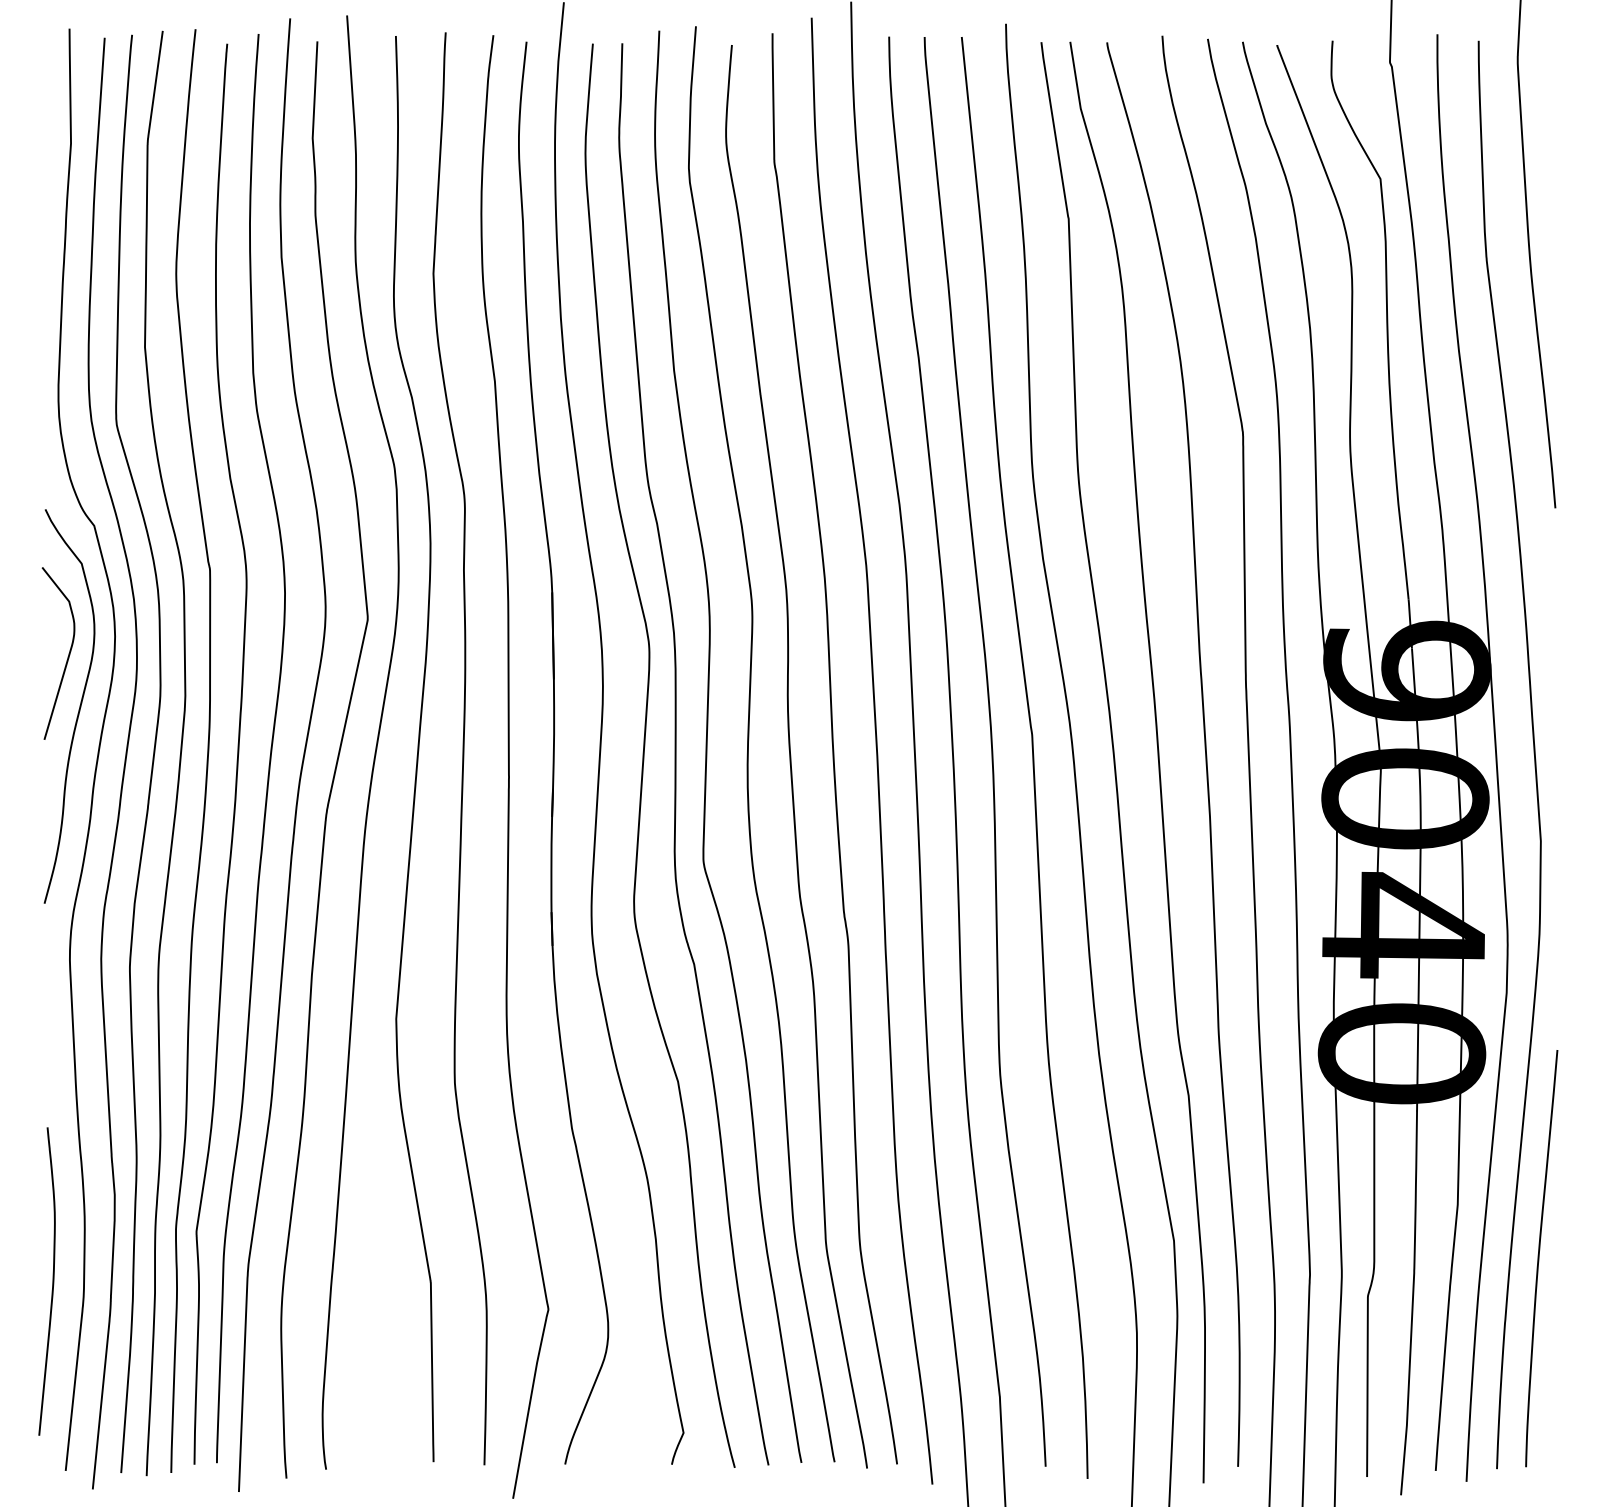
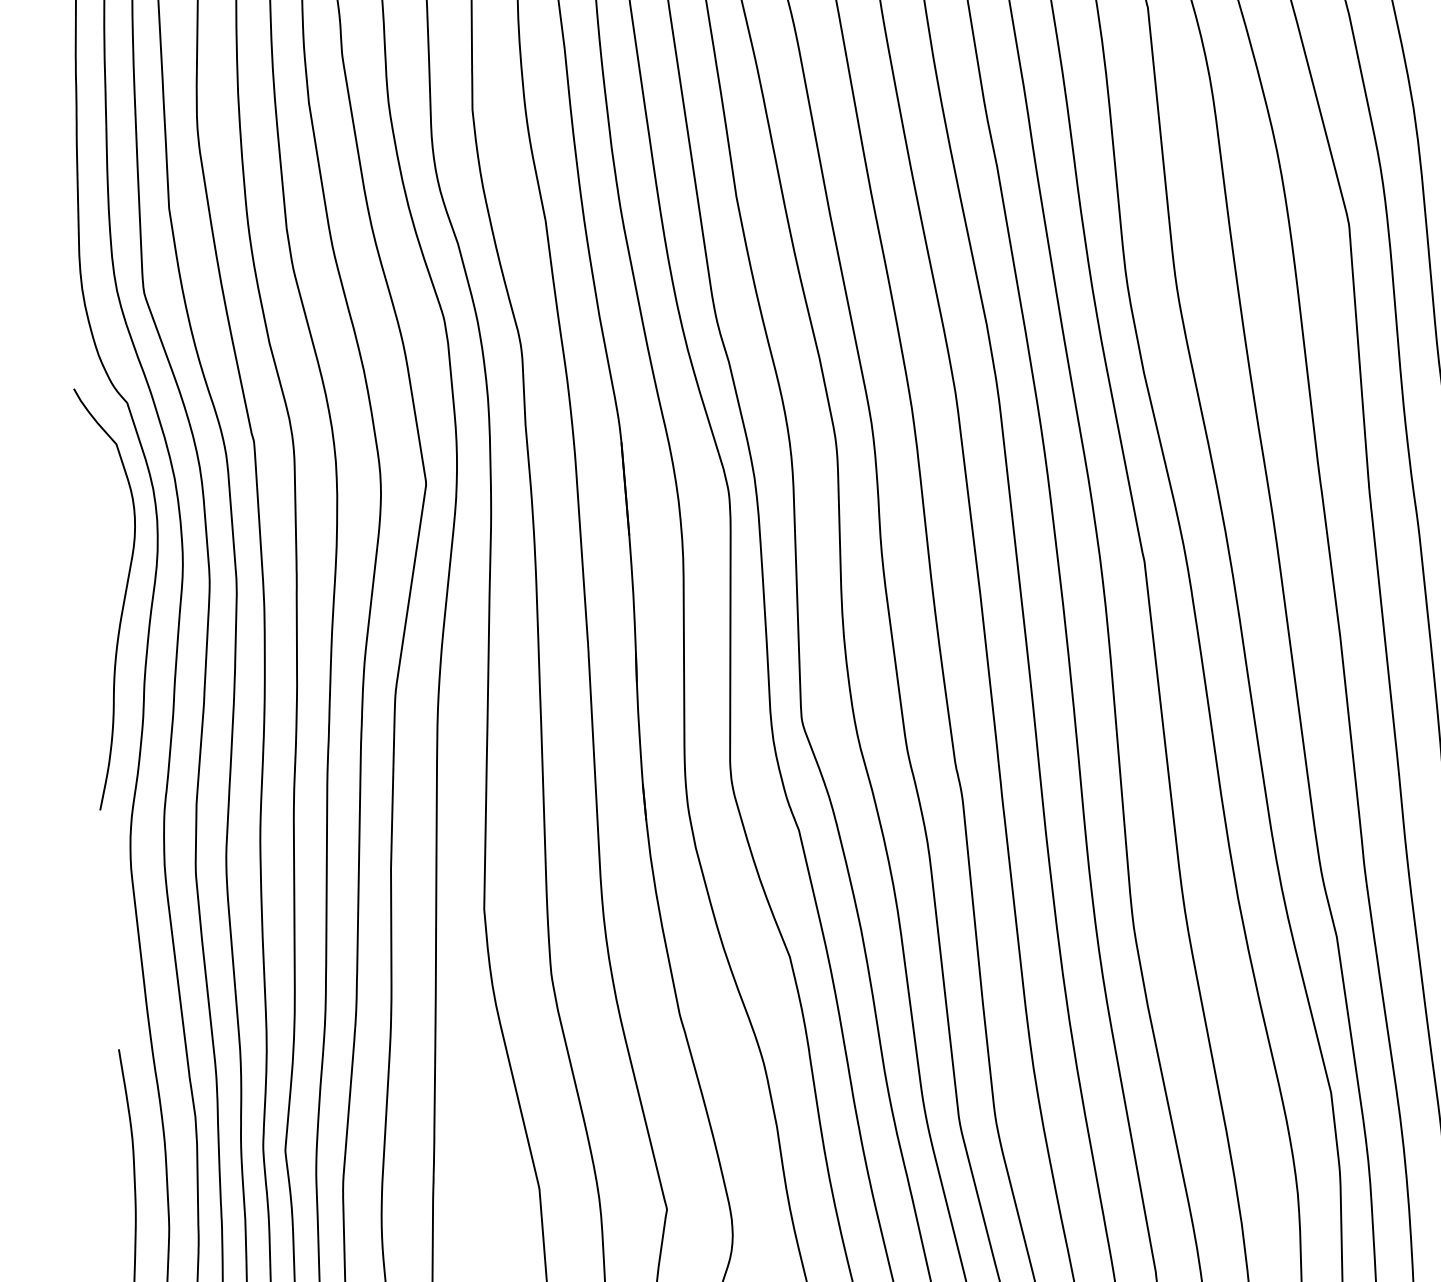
curve: (67, 656) -> (107, 544), removed

